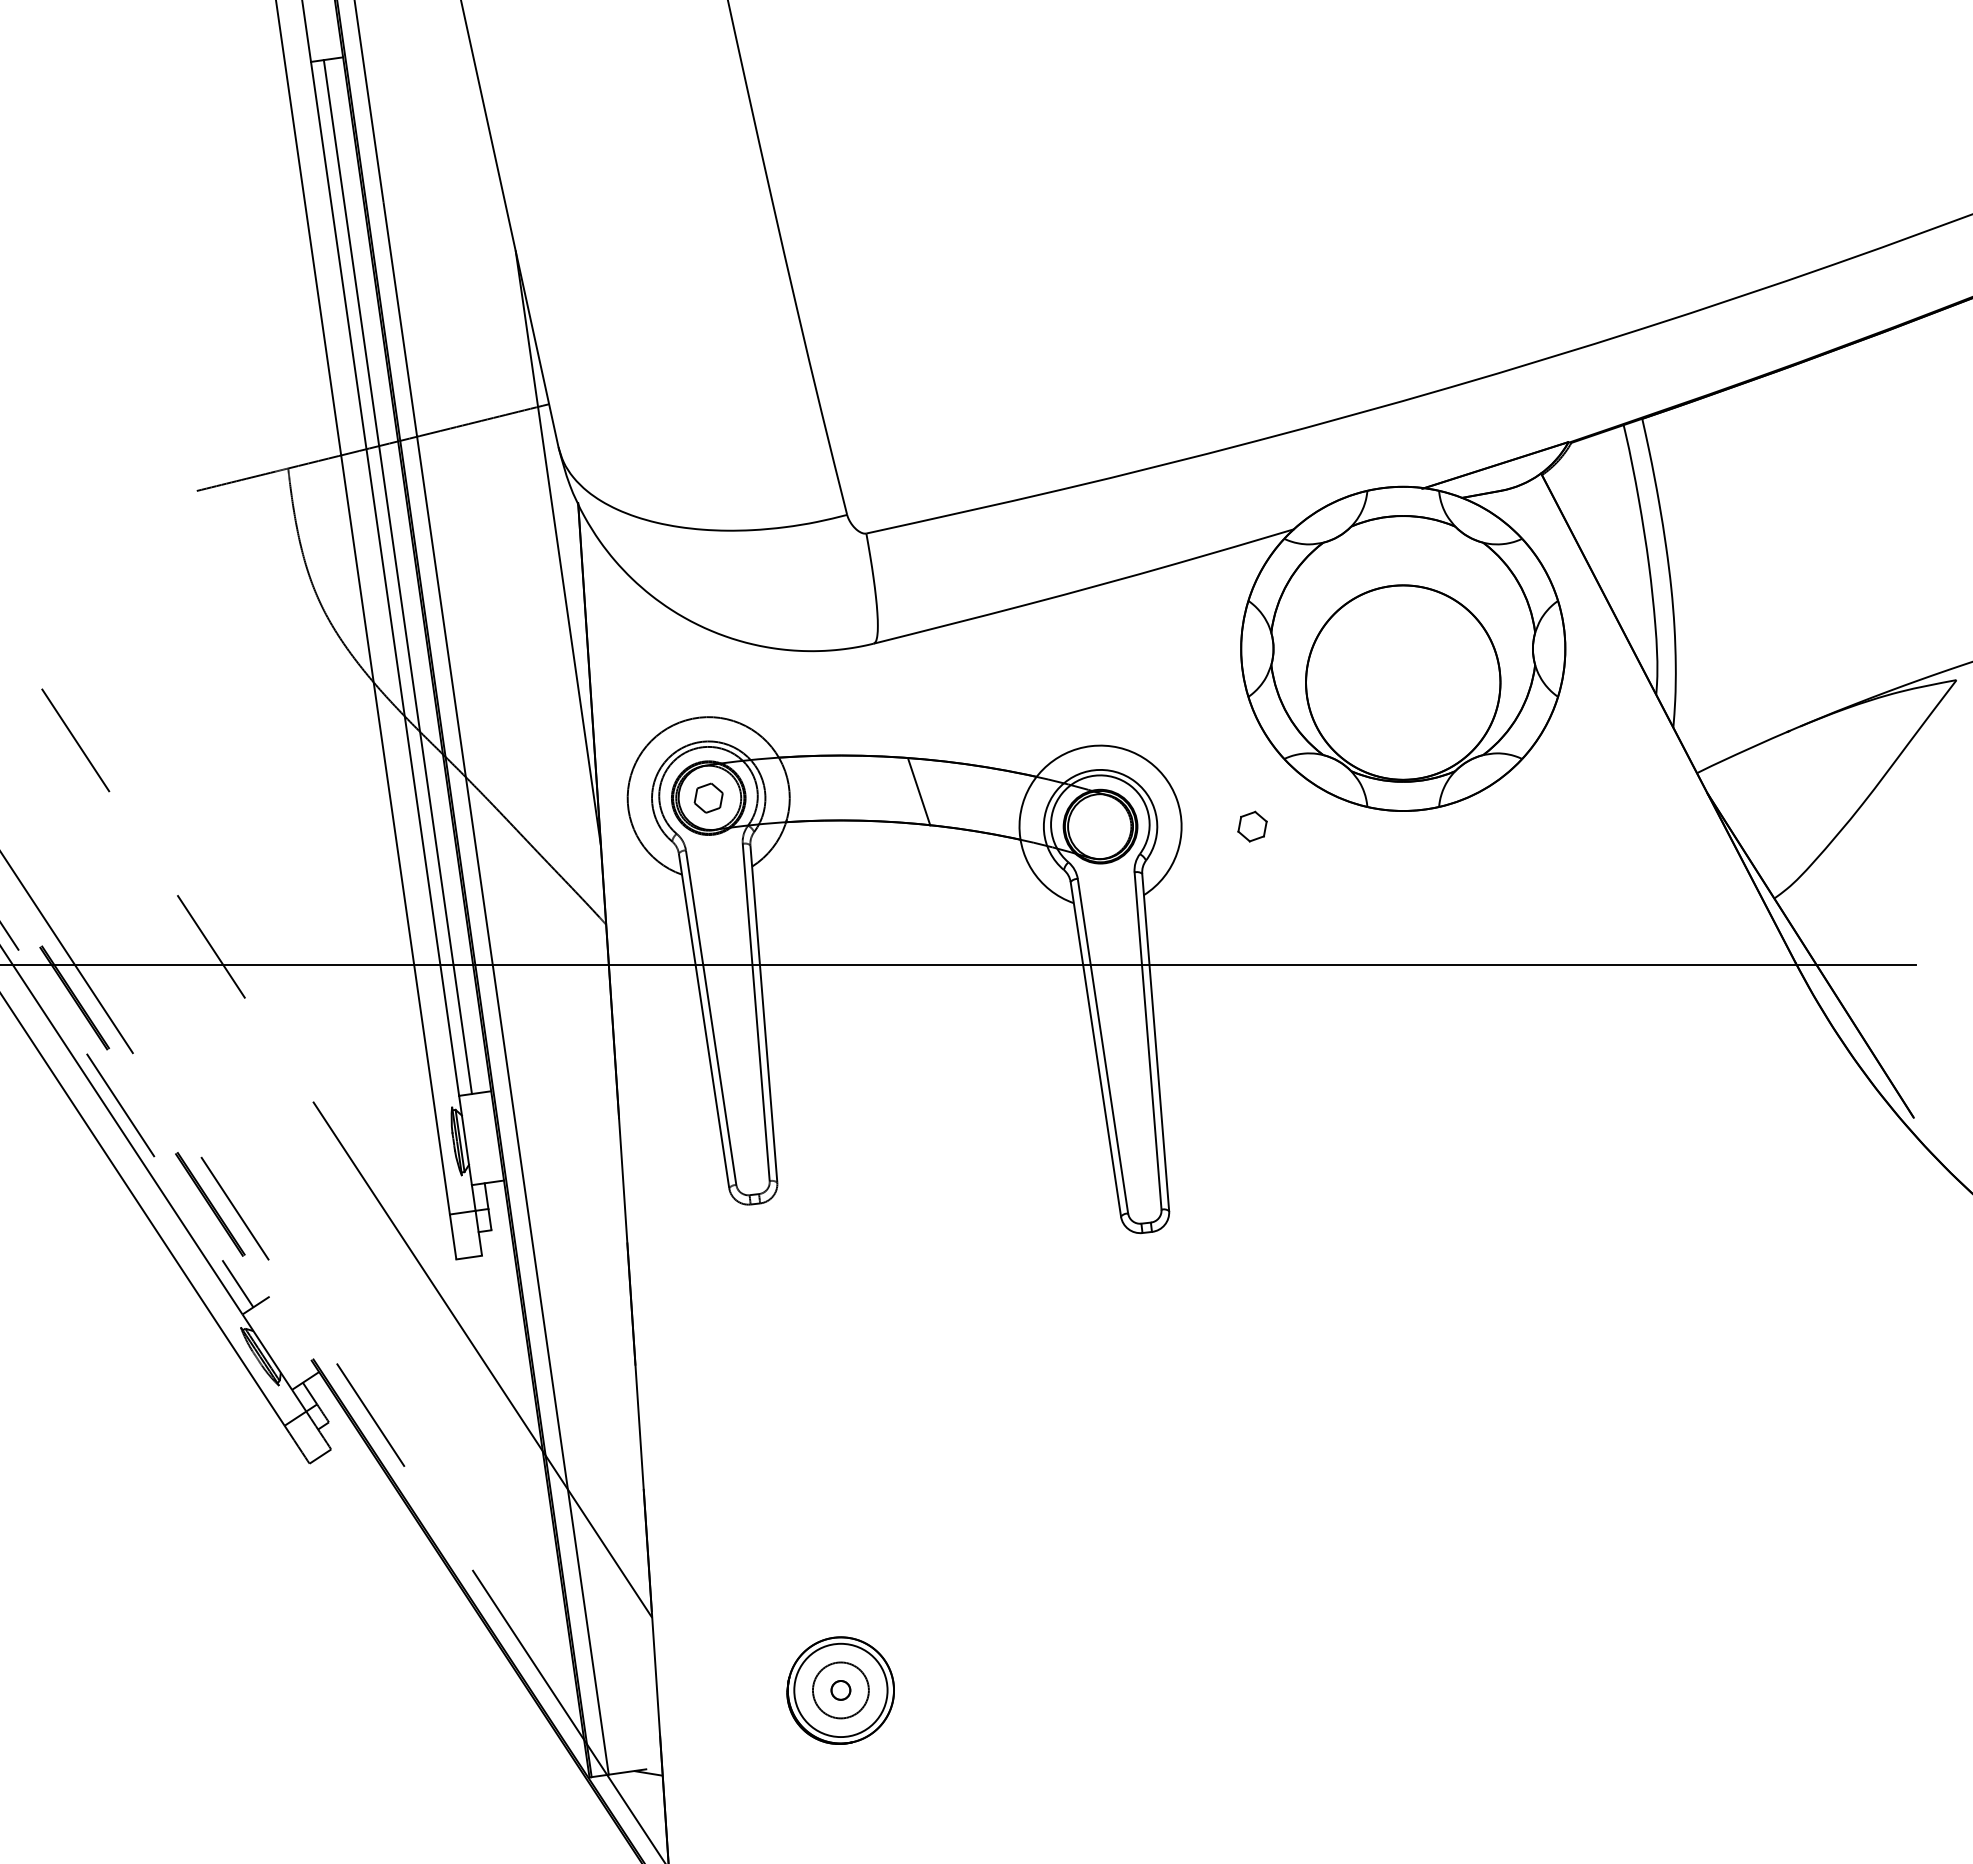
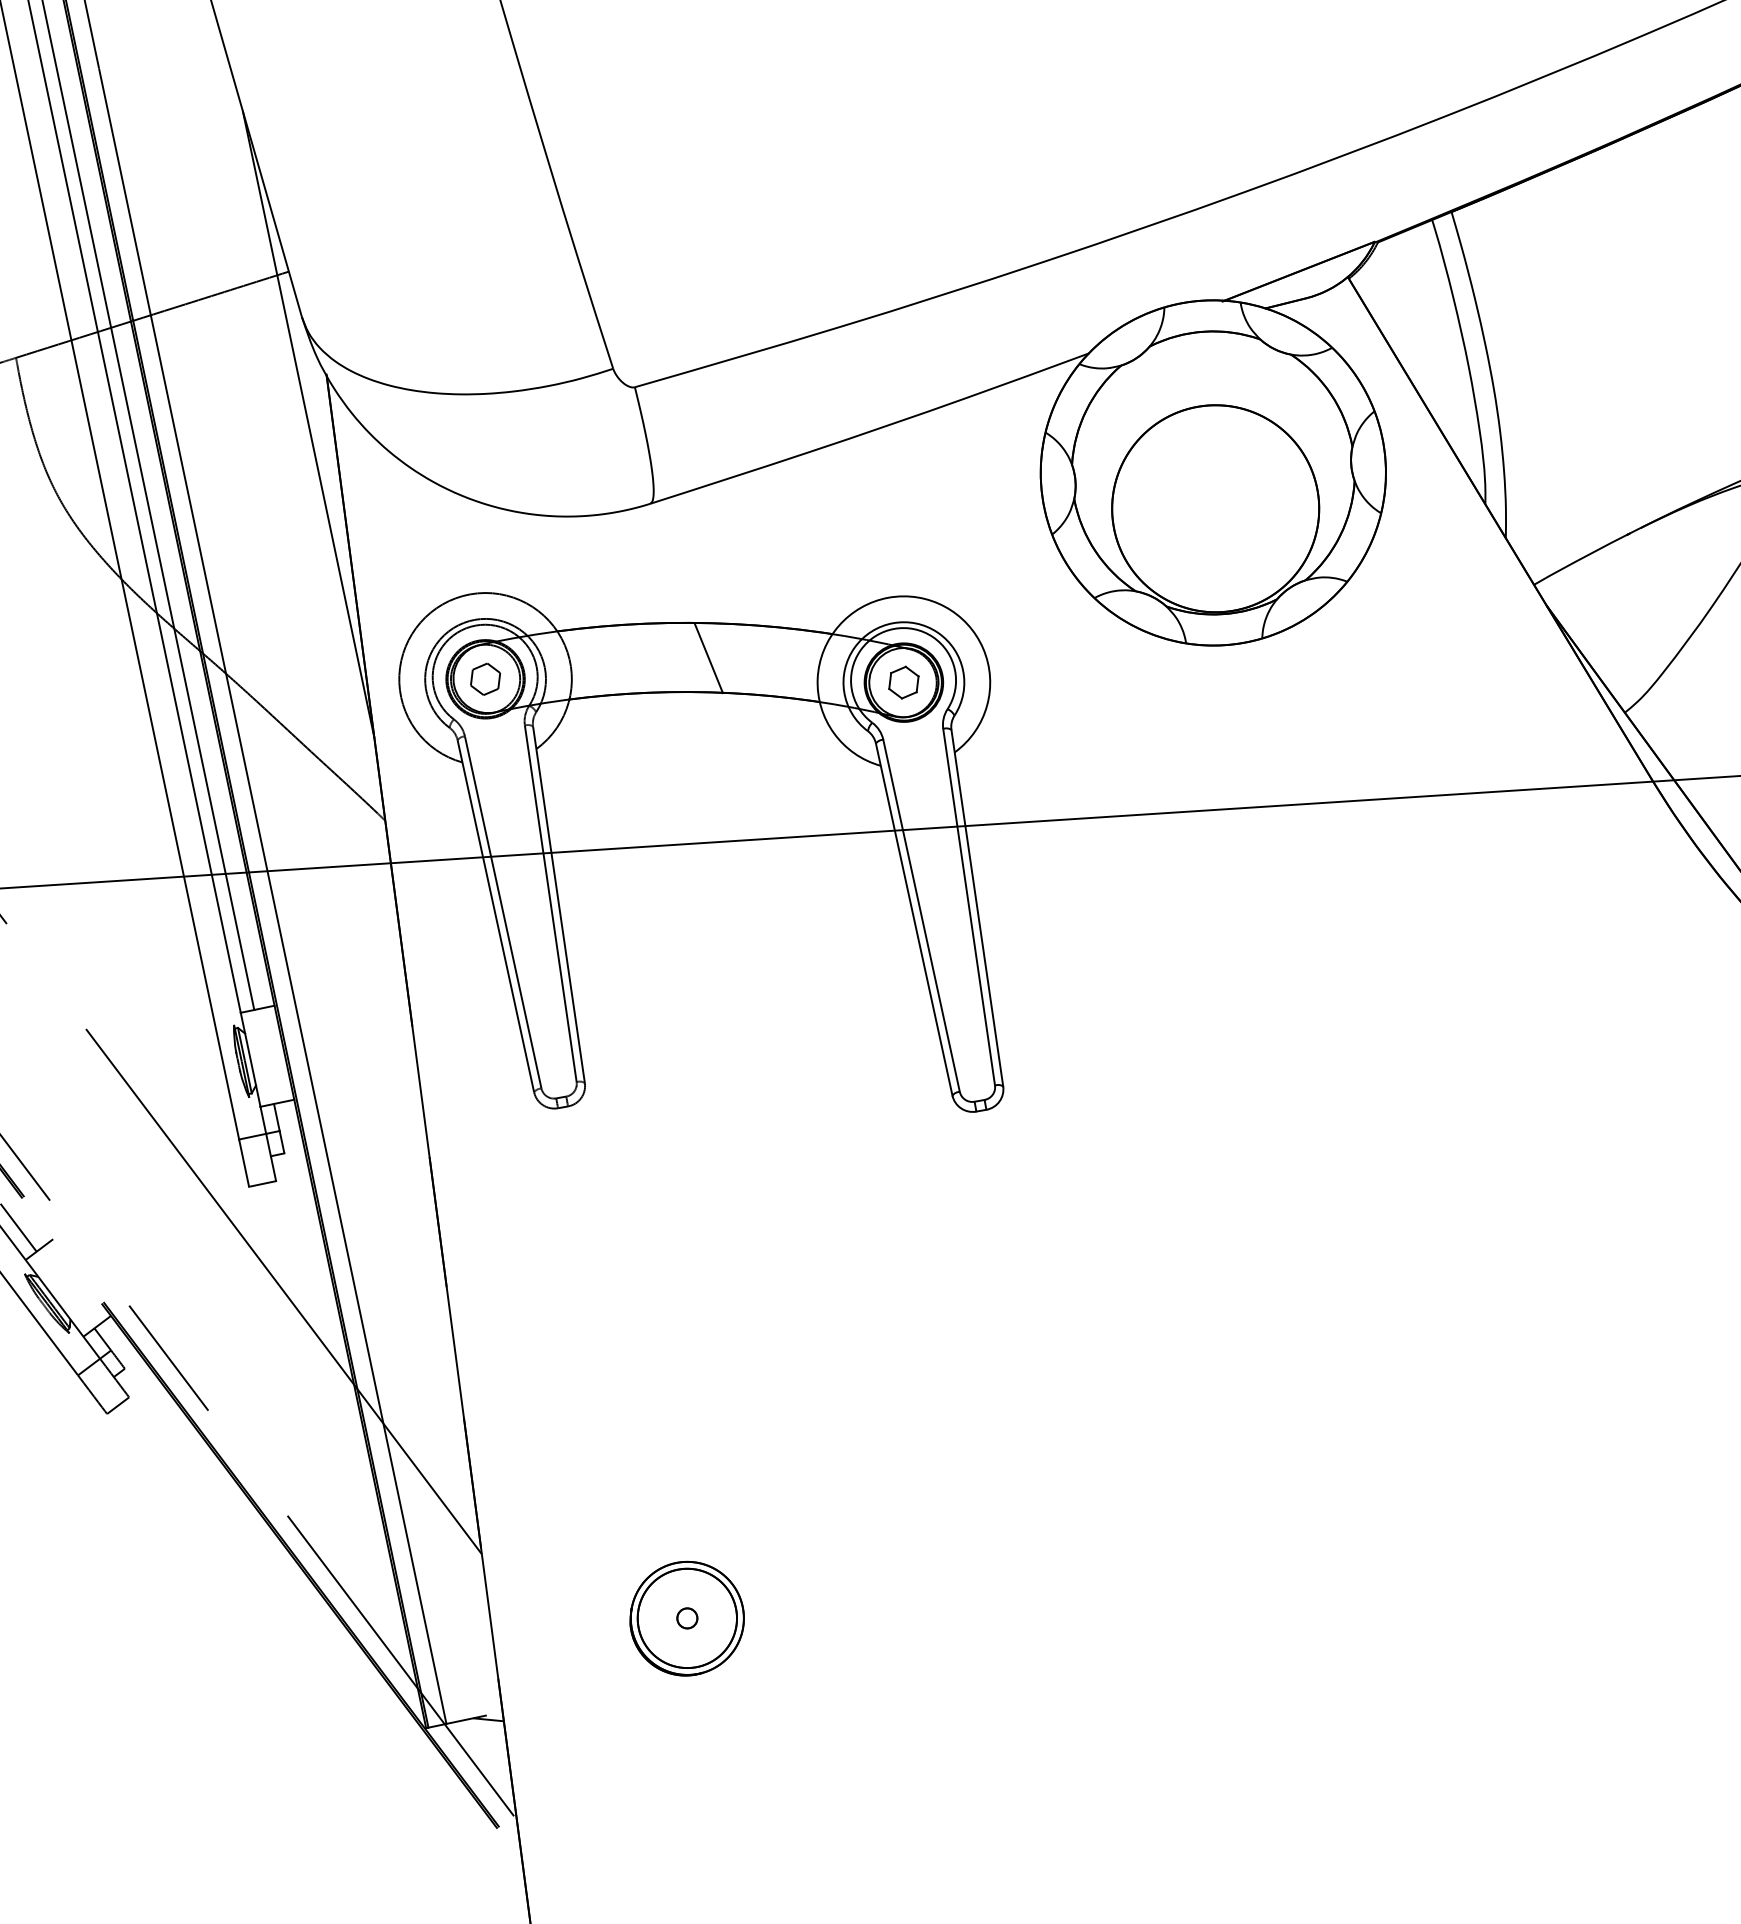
part: (1252, 826) -> (903, 682), moved
circle: (840, 1690) -> (686, 1618), size x1.67

